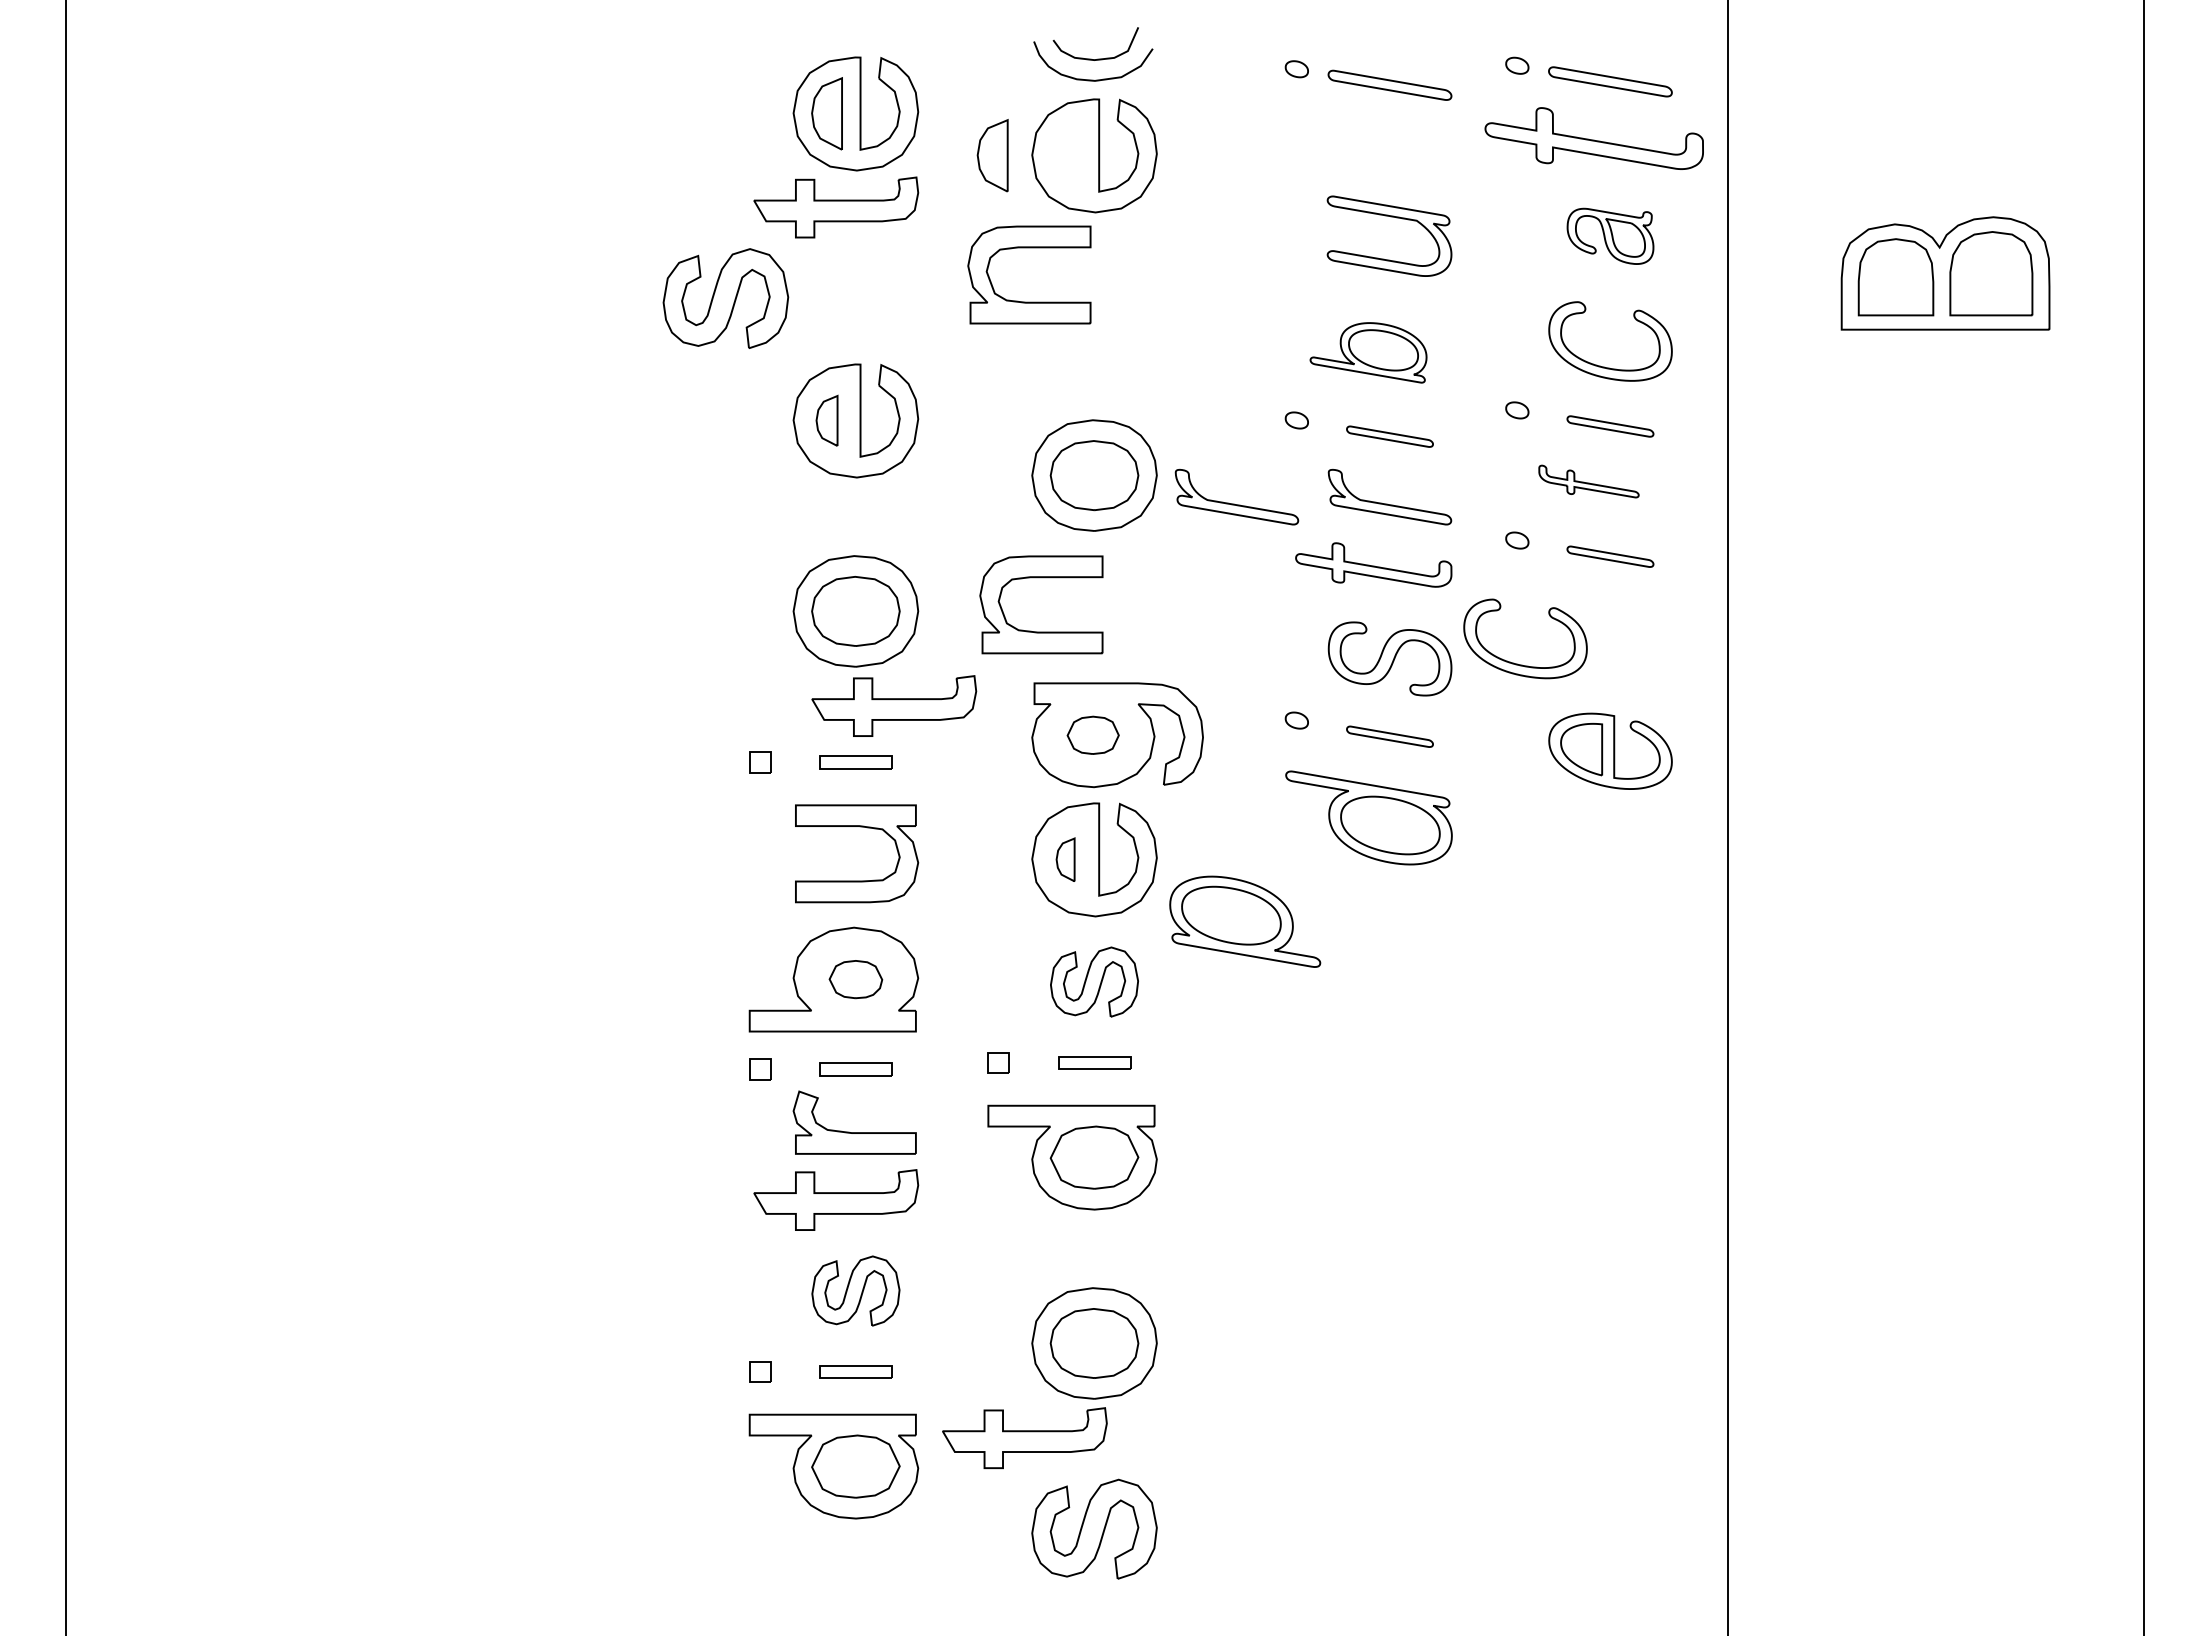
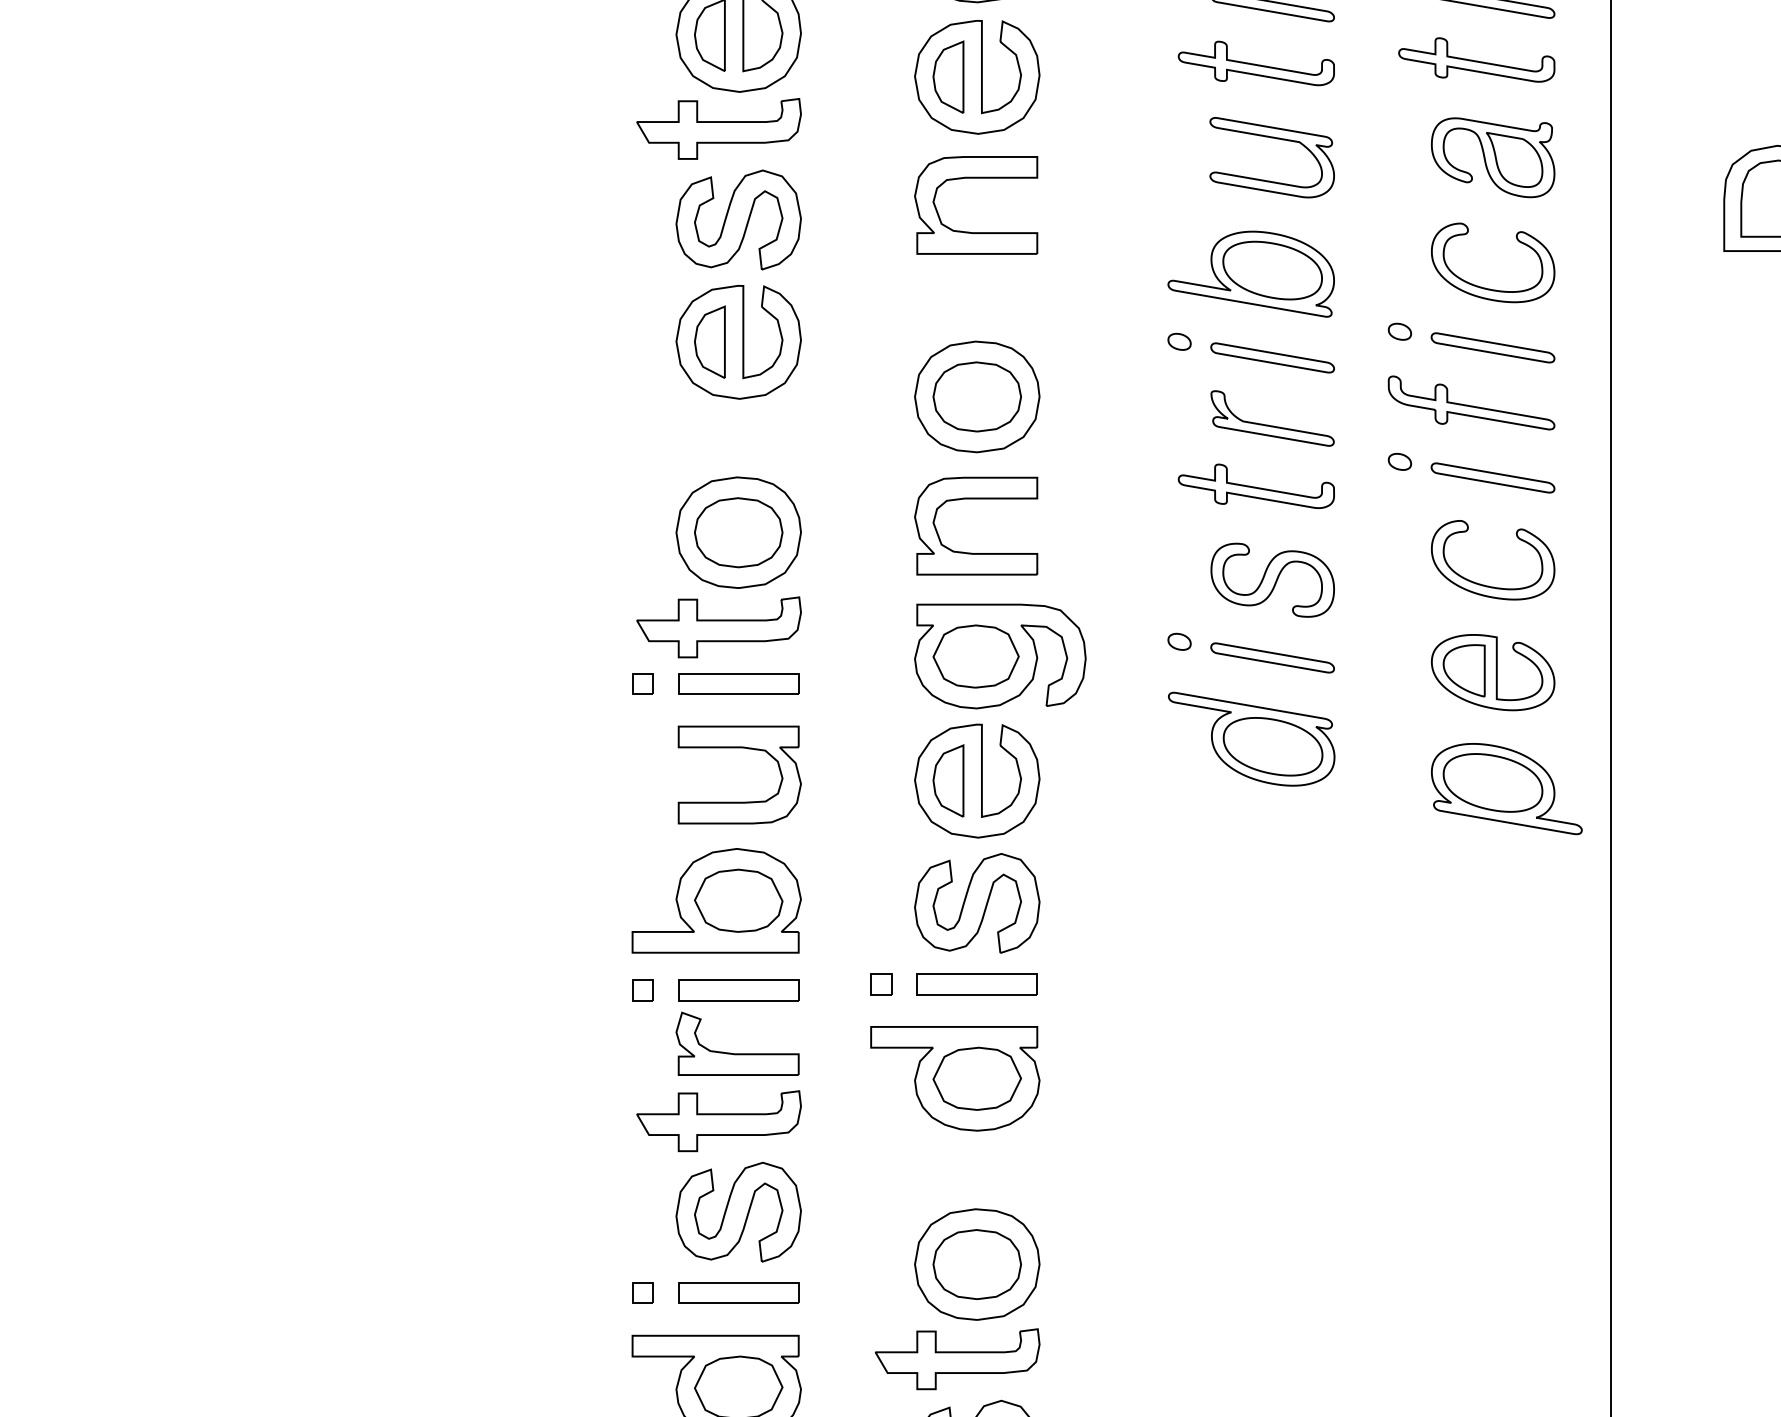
part: (1593, 138) -> (1476, 59), size x0.71
part: (1373, 141) -> (1256, 62), added
part: (992, 155) -> (948, 76), moved
part: (1610, 236) -> (1493, 157), size x1.43
part: (1029, 248) -> (976, 178), moved
part: (725, 298) -> (738, 219), moved
part: (1368, 352) -> (1251, 273), size x1.43
part: (826, 420) -> (709, 341), size x1.43
part: (1610, 426) -> (1493, 347), size x1.43
part: (1389, 436) -> (1272, 357), size x1.43
part: (1588, 481) -> (1471, 402), size x1.67
part: (1234, 503) -> (1117, 424), removed
part: (1610, 556) -> (1493, 477), size x1.43
part: (1041, 578) -> (976, 499), moved
part: (1522, 664) -> (1490, 585), moved
part: (894, 705) -> (719, 626), moved
part: (1092, 735) -> (975, 656), size x1.67
part: (1389, 736) -> (1272, 657), size x1.43
part: (855, 762) -> (738, 683), size x1.67
part: (1065, 859) -> (948, 780), size x1.67
part: (1245, 921) -> (1507, 788), moved
part: (855, 979) -> (738, 900), size x1.67
part: (1094, 981) -> (977, 902), size x1.43
part: (1094, 1062) -> (977, 983), size x1.67
part: (855, 1069) -> (738, 990), size x1.67
part: (855, 1290) -> (738, 1211), size x1.43
part: (855, 1371) -> (738, 1292), size x1.67
part: (1024, 1438) -> (957, 1359), moved

